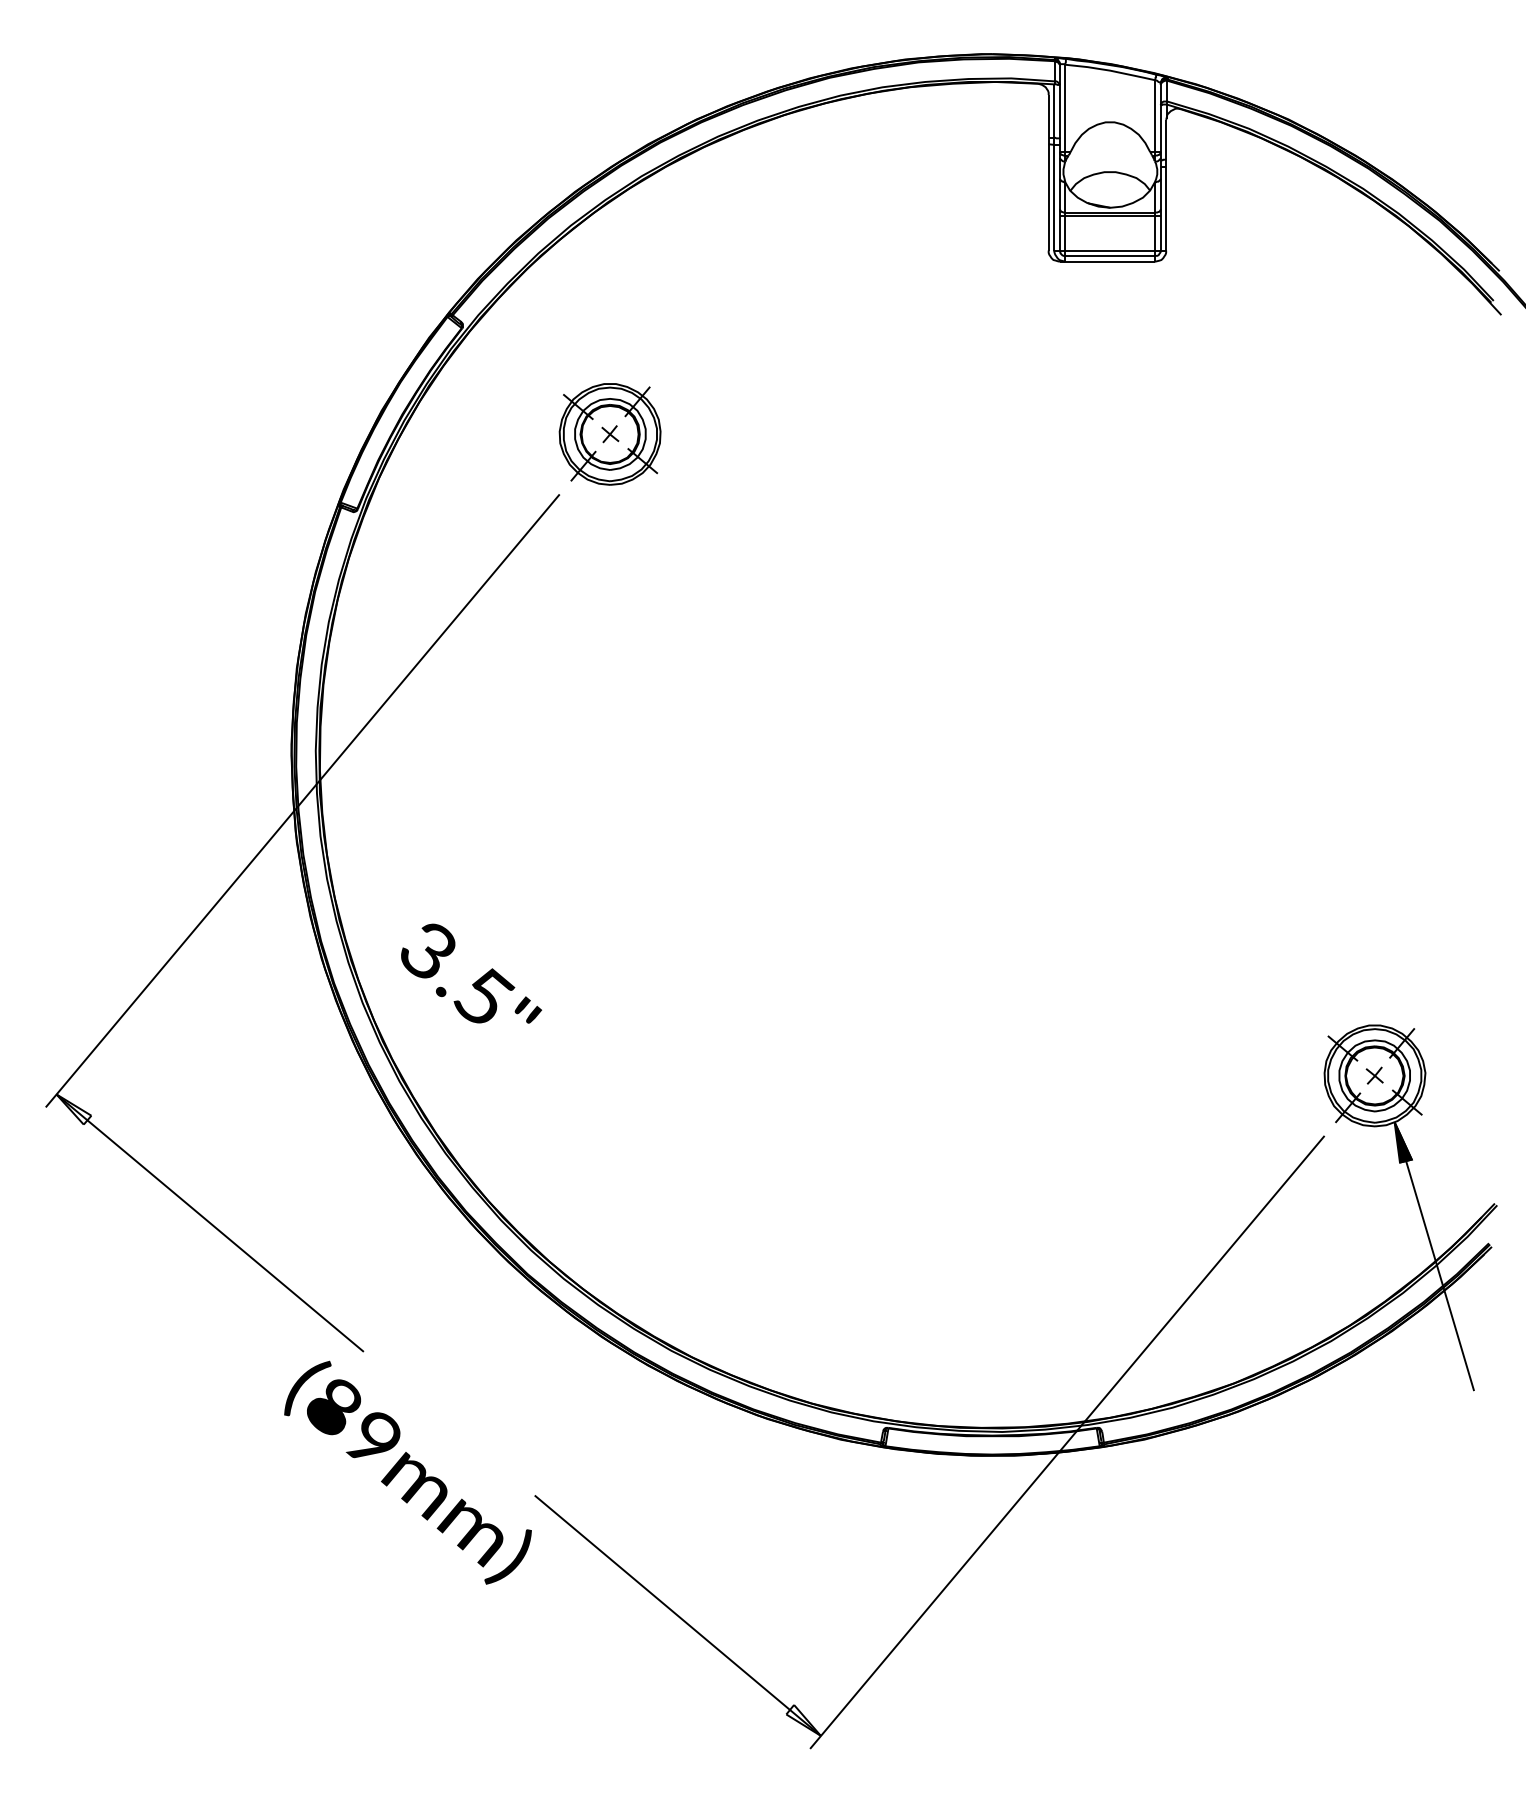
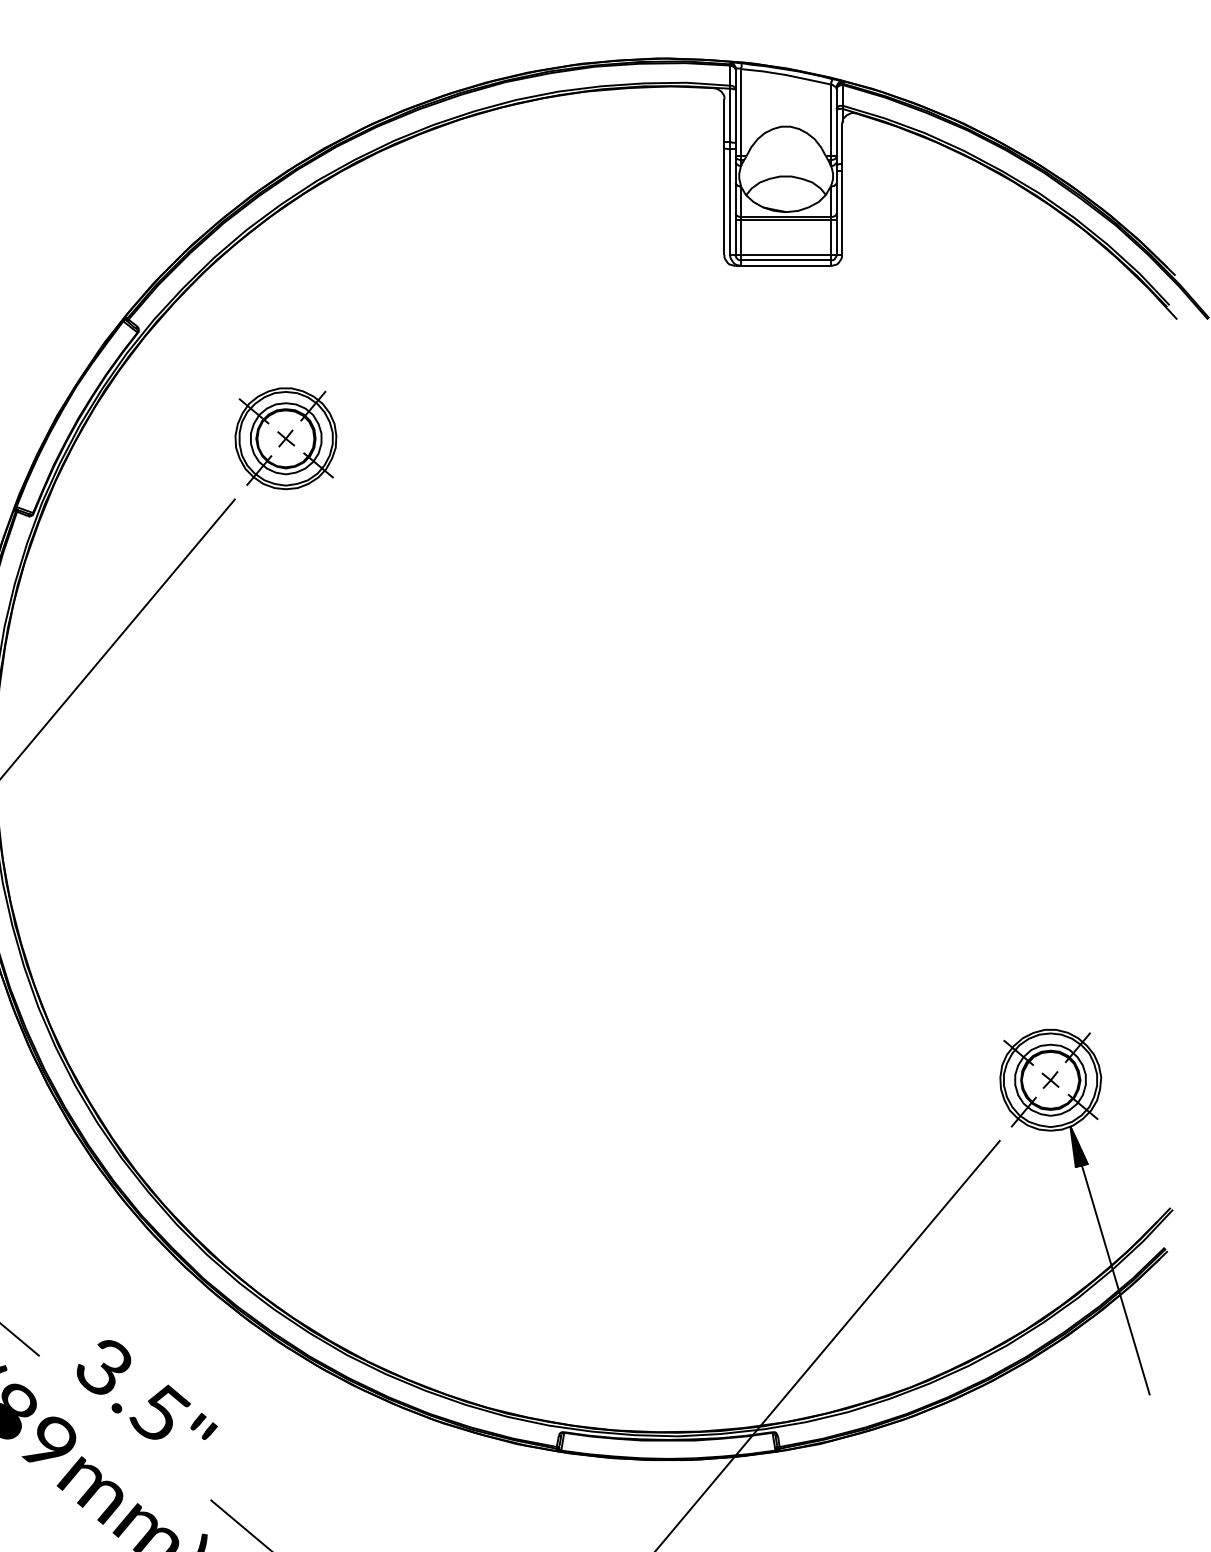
text: (471, 973) -> (147, 1389), moved

